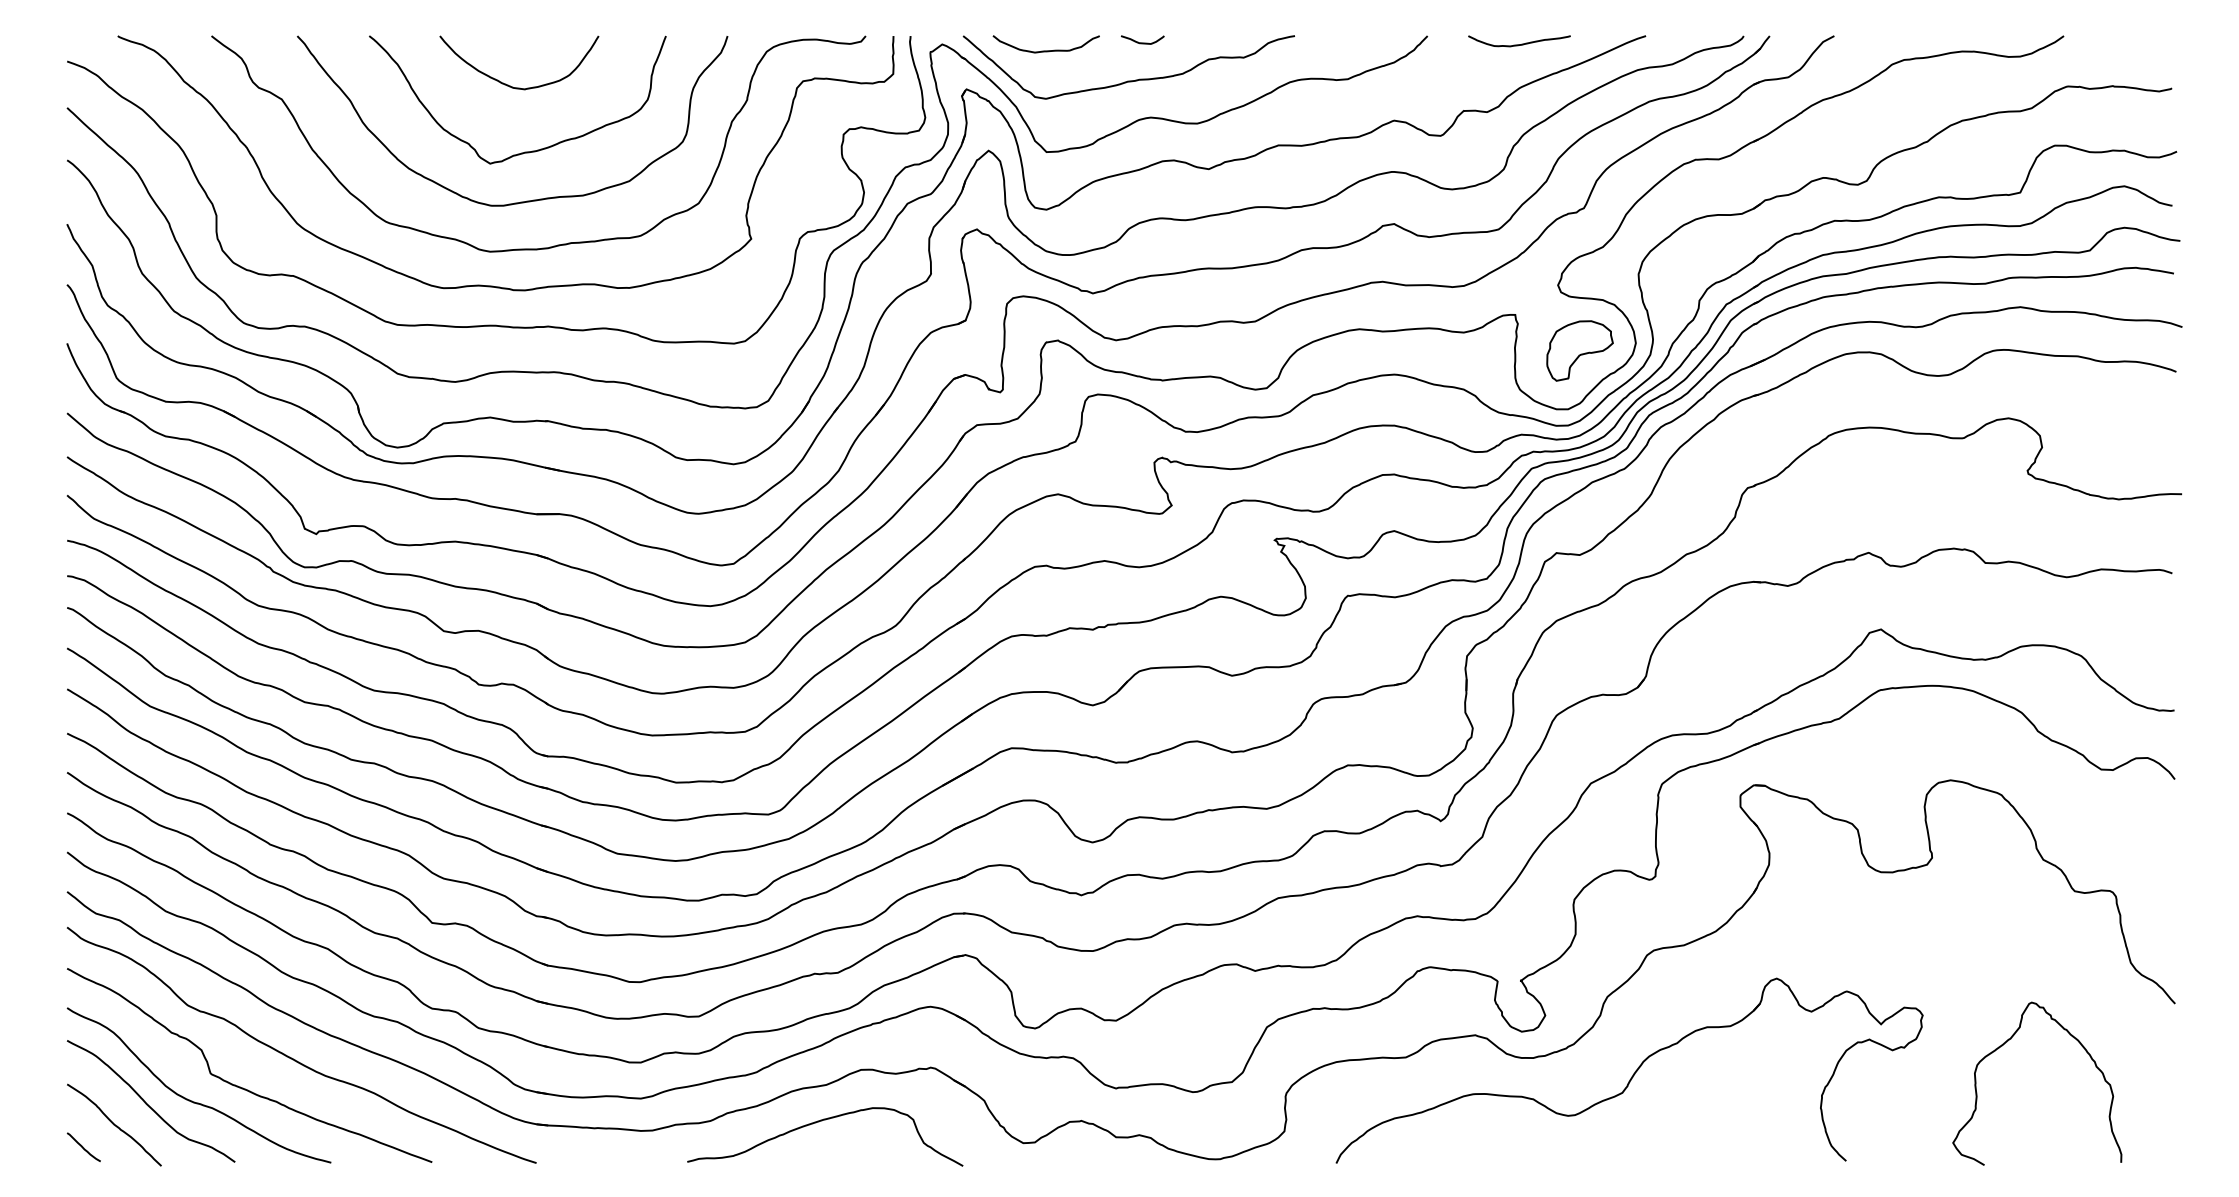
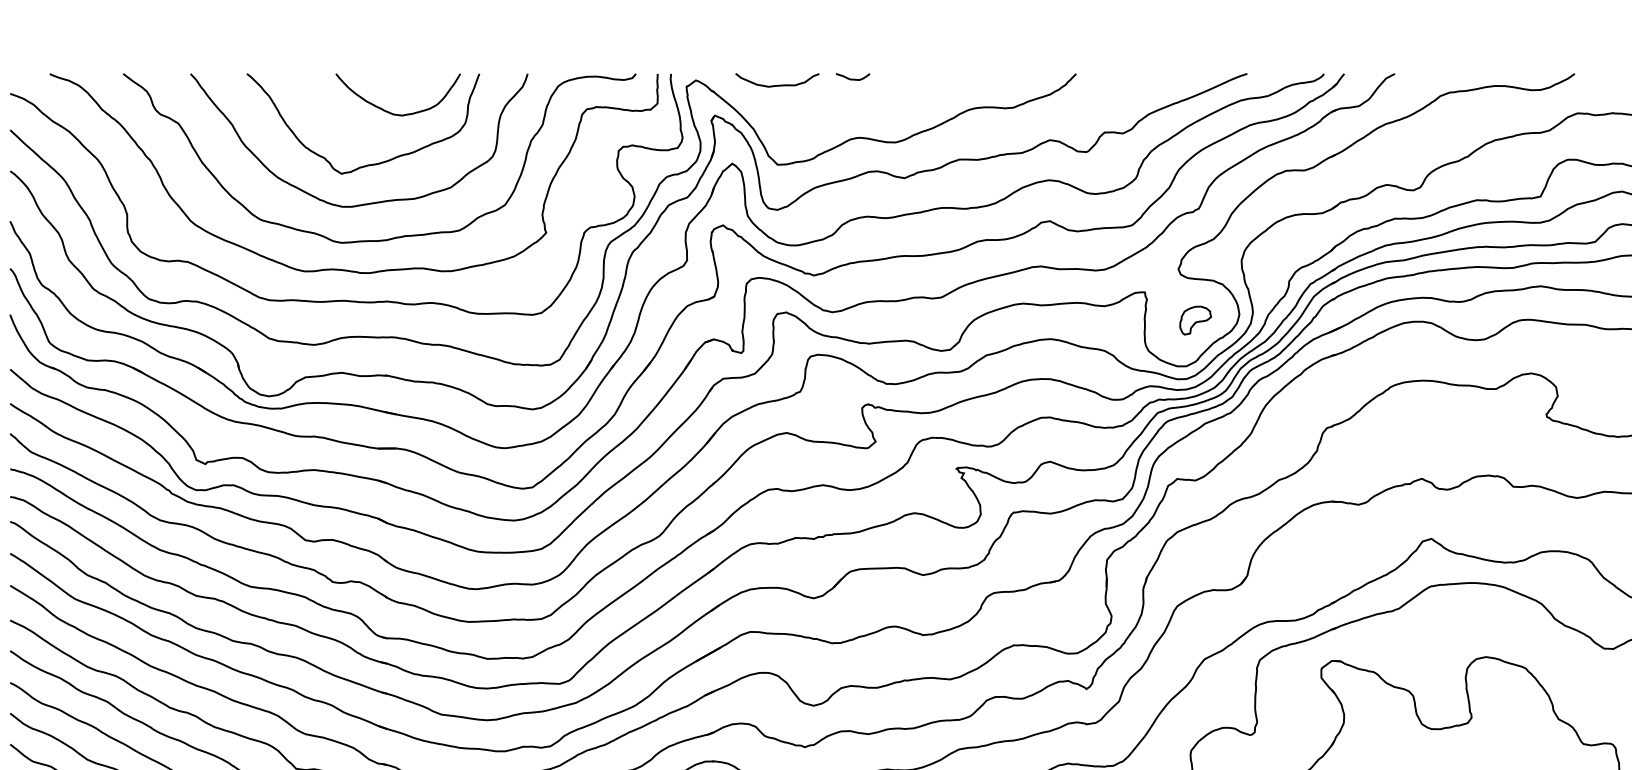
curve: (1521, 43) -> (1149, 79), removed
curve: (1128, 80) -> (841, 108), removed
curve: (508, 84) -> (389, 111), moved
part: (1579, 350) -> (1195, 320), size x0.6

